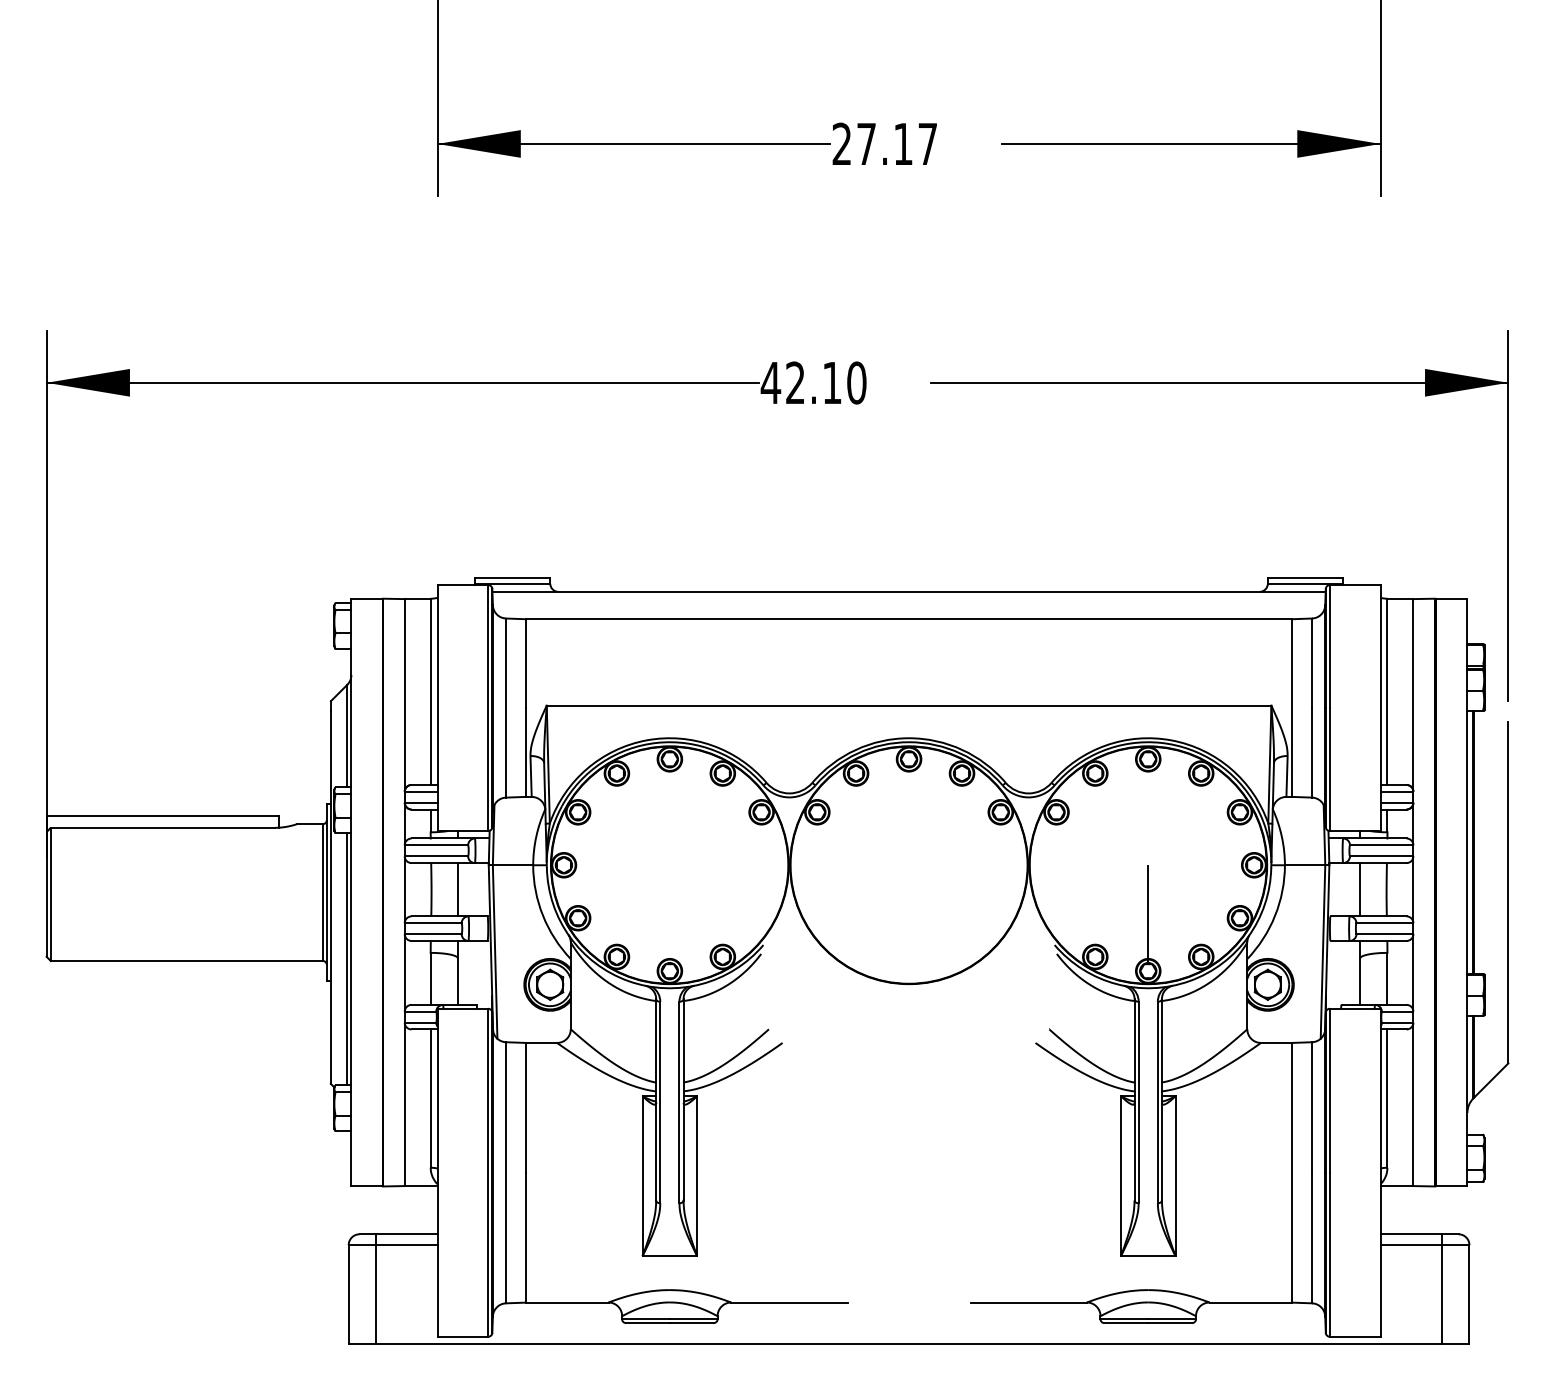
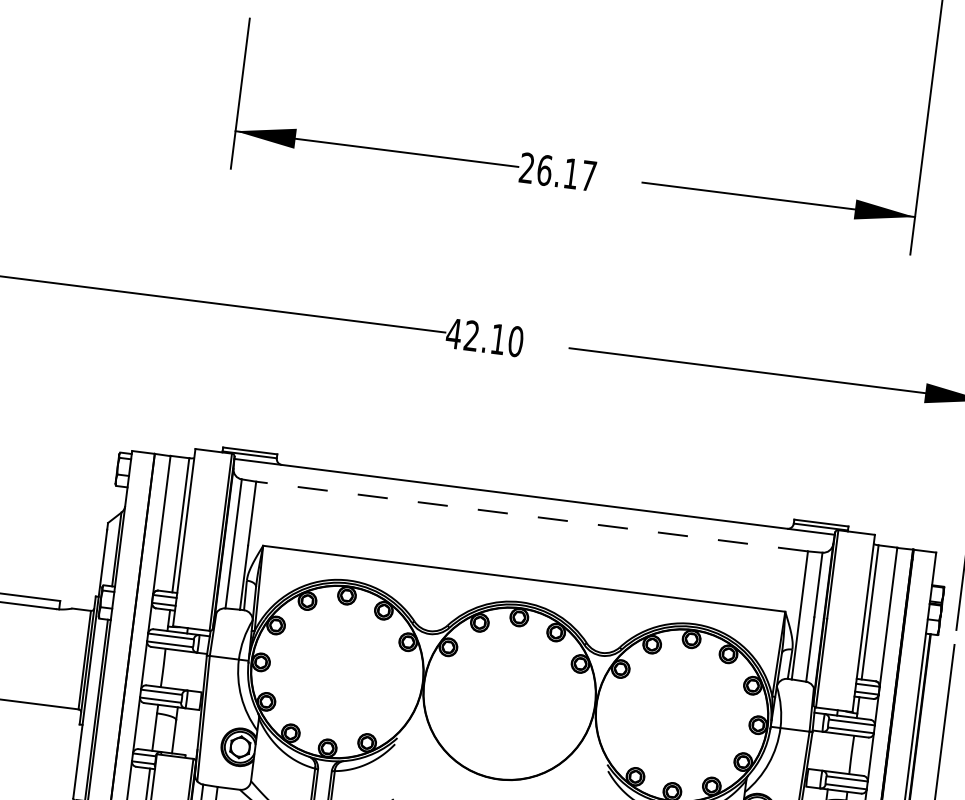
text: (866, 143) -> (544, 169), 27.17 -> 26.17
line: (909, 619) -> (532, 516), solid -> dashed
line: (458, 889) -> (182, 670), removed
line: (1360, 889) -> (832, 752), removed
line: (1148, 913) -> (677, 750), removed

